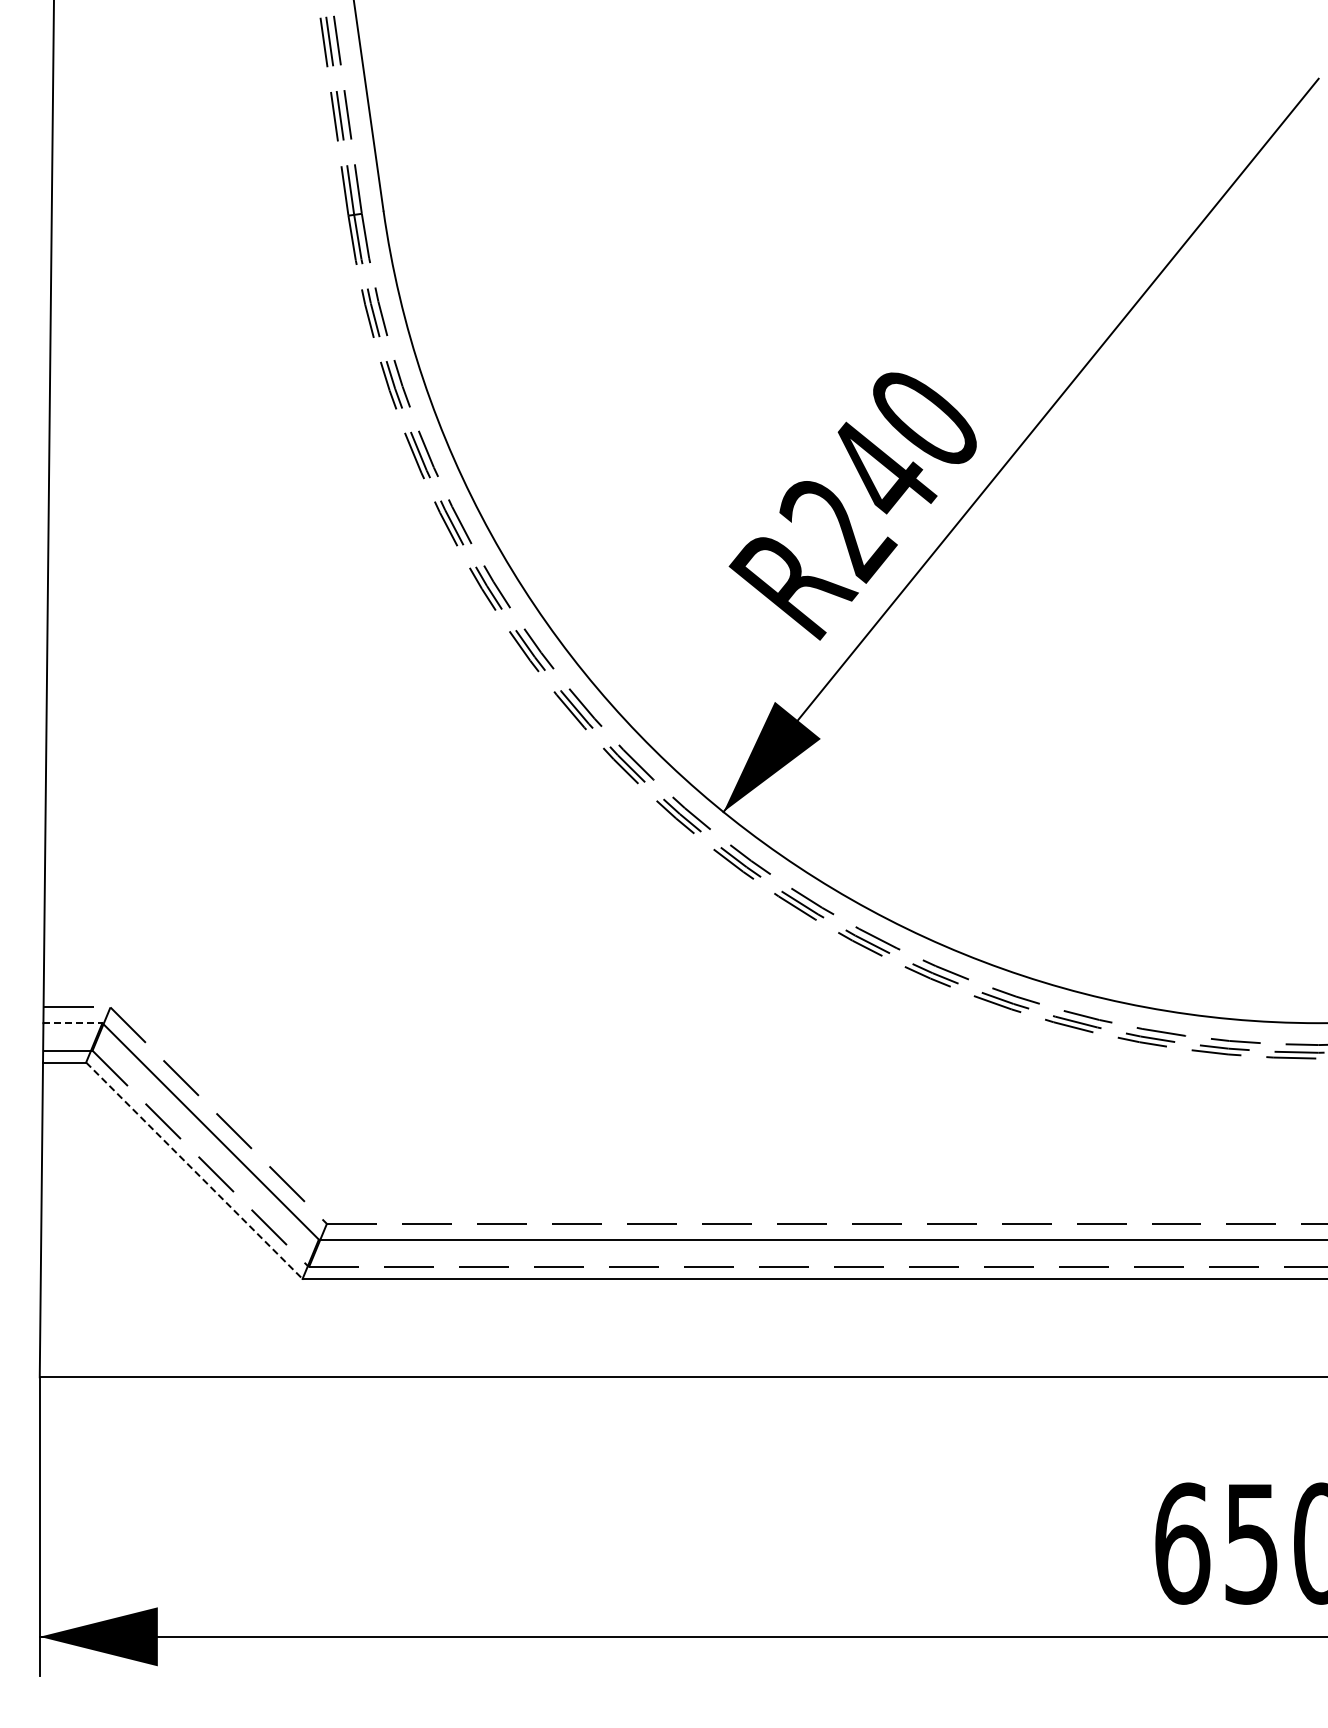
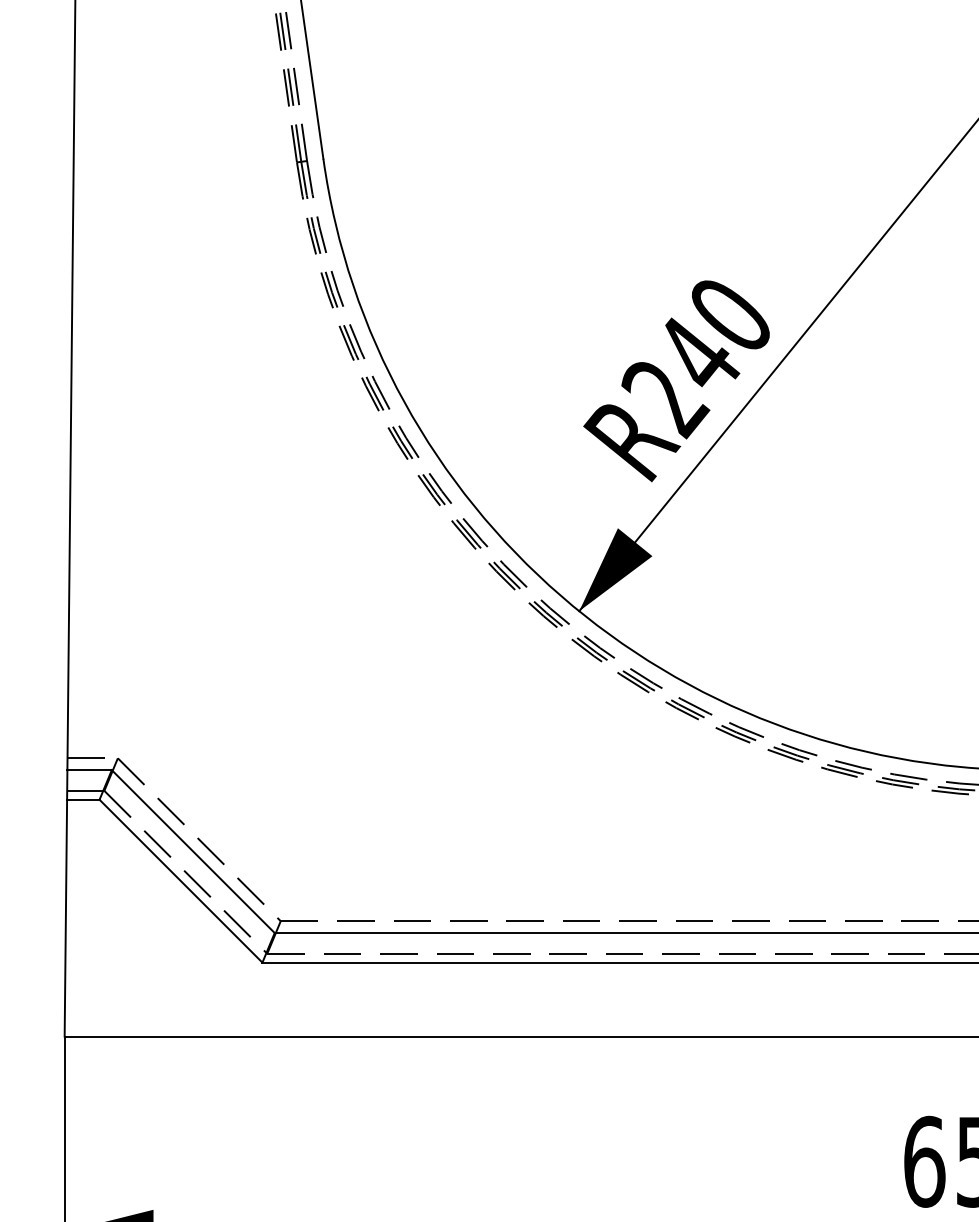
line: (72, 1023) -> (89, 770), dashed -> solid
line: (194, 1171) -> (181, 881), dashed -> solid

